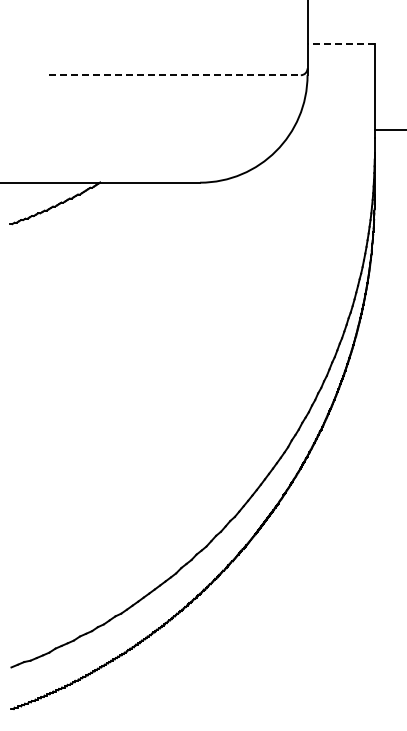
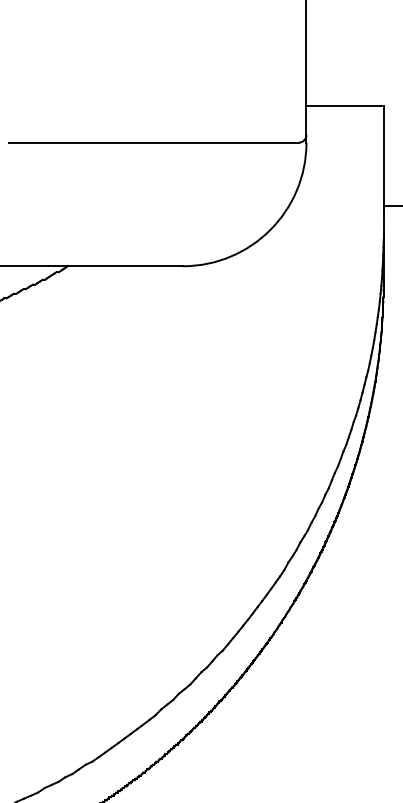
line: (341, 43) -> (345, 106), dashed -> solid
line: (174, 75) -> (153, 143), dashed -> solid

